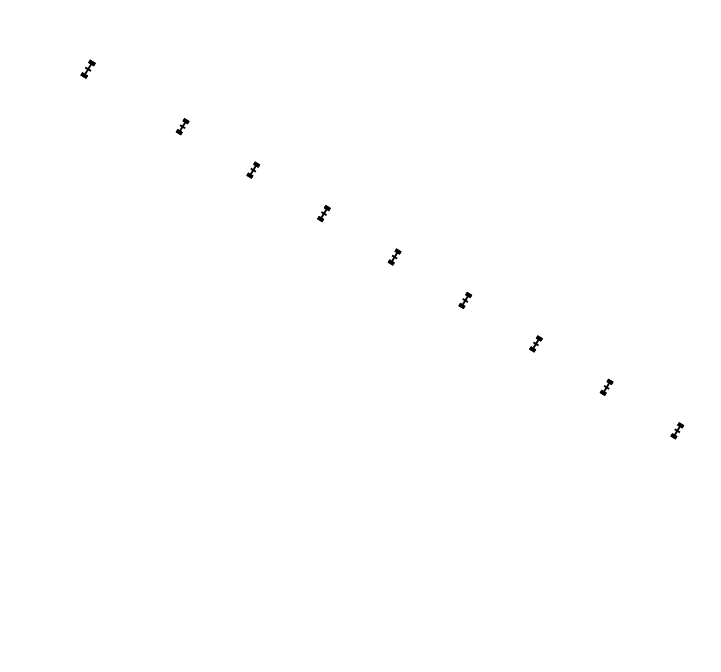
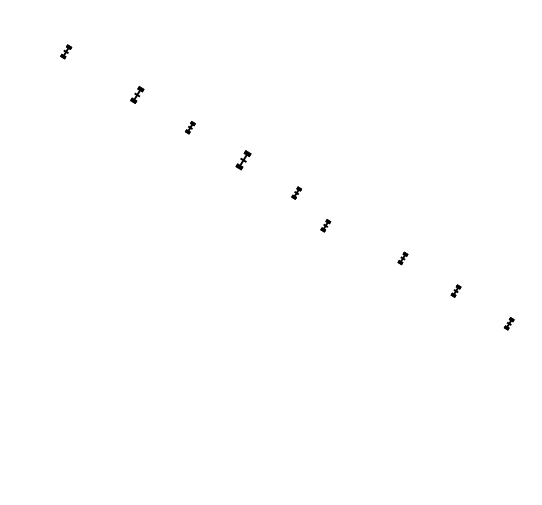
part: (182, 126) -> (137, 94), size x1.4
part: (323, 213) -> (243, 160), size x1.6
part: (464, 300) -> (325, 225), moved

